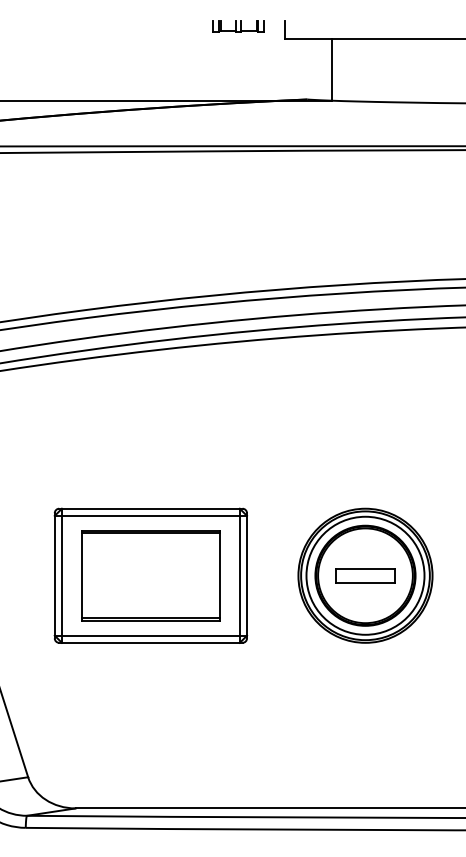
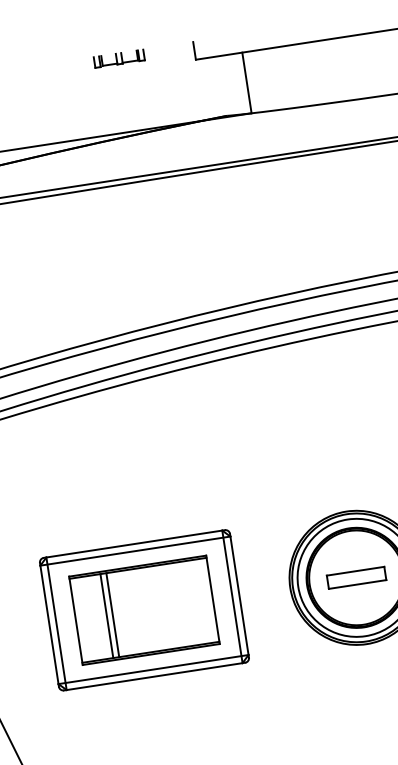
part: (238, 26) -> (119, 58), moved
line: (112, 575) -> (106, 615), added
line: (118, 575) -> (112, 614), added

